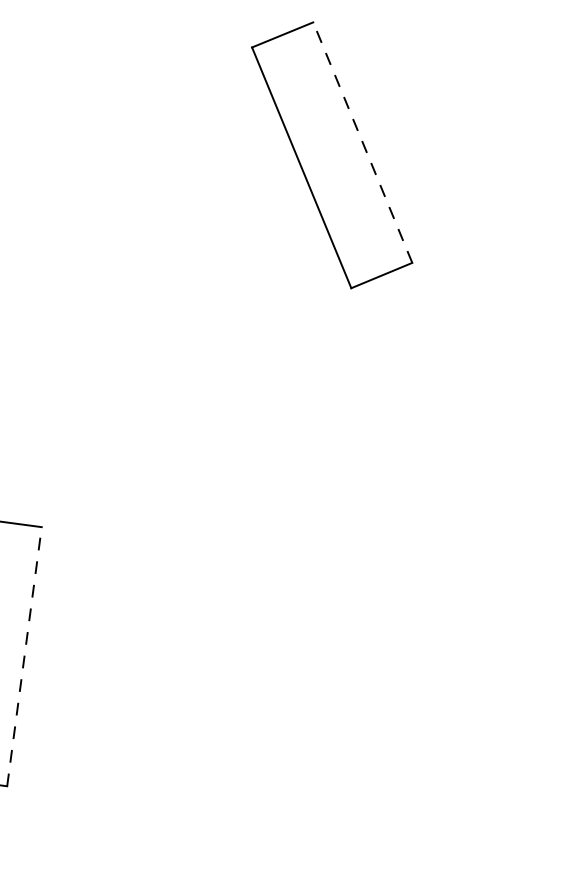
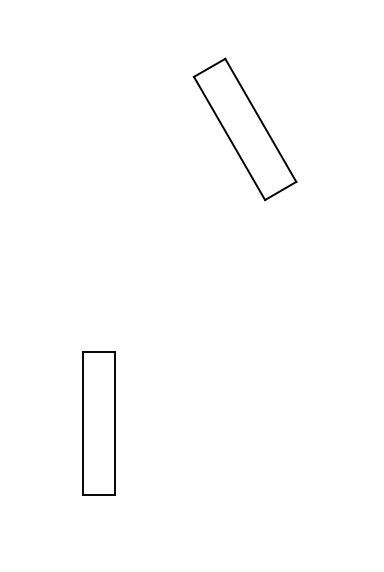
line: (362, 140) -> (260, 119), dashed -> solid
line: (24, 655) -> (114, 422), dashed -> solid

